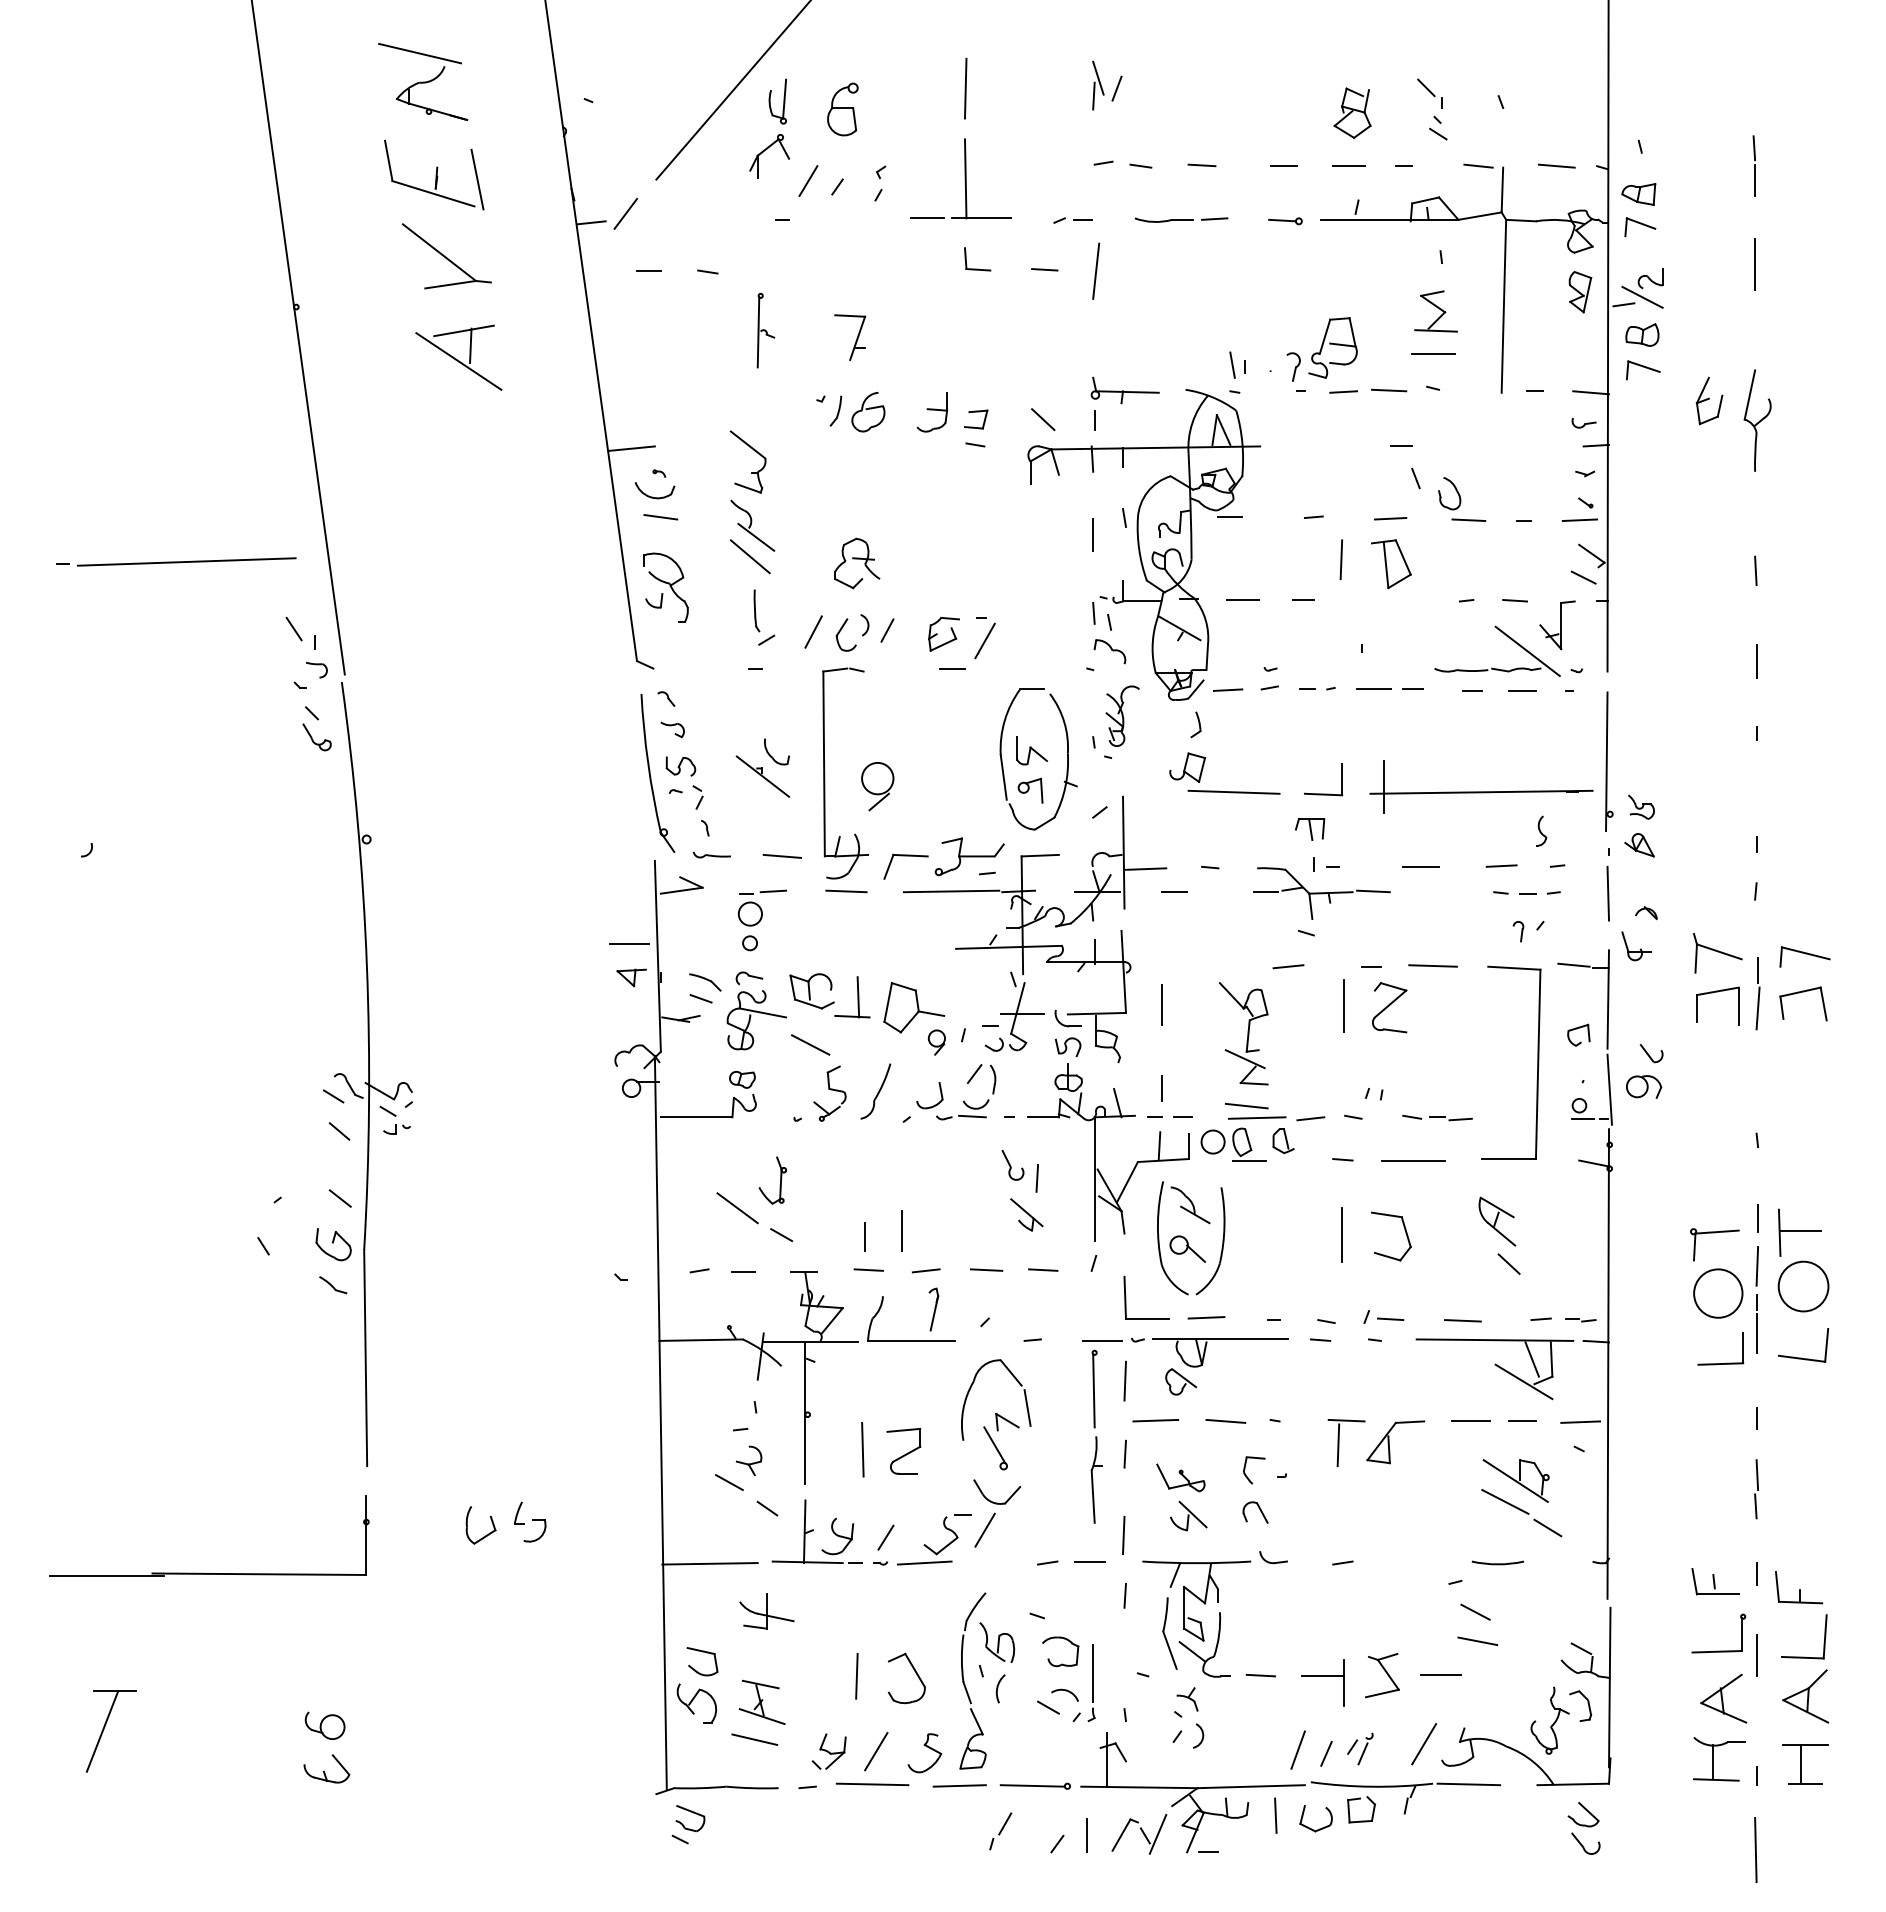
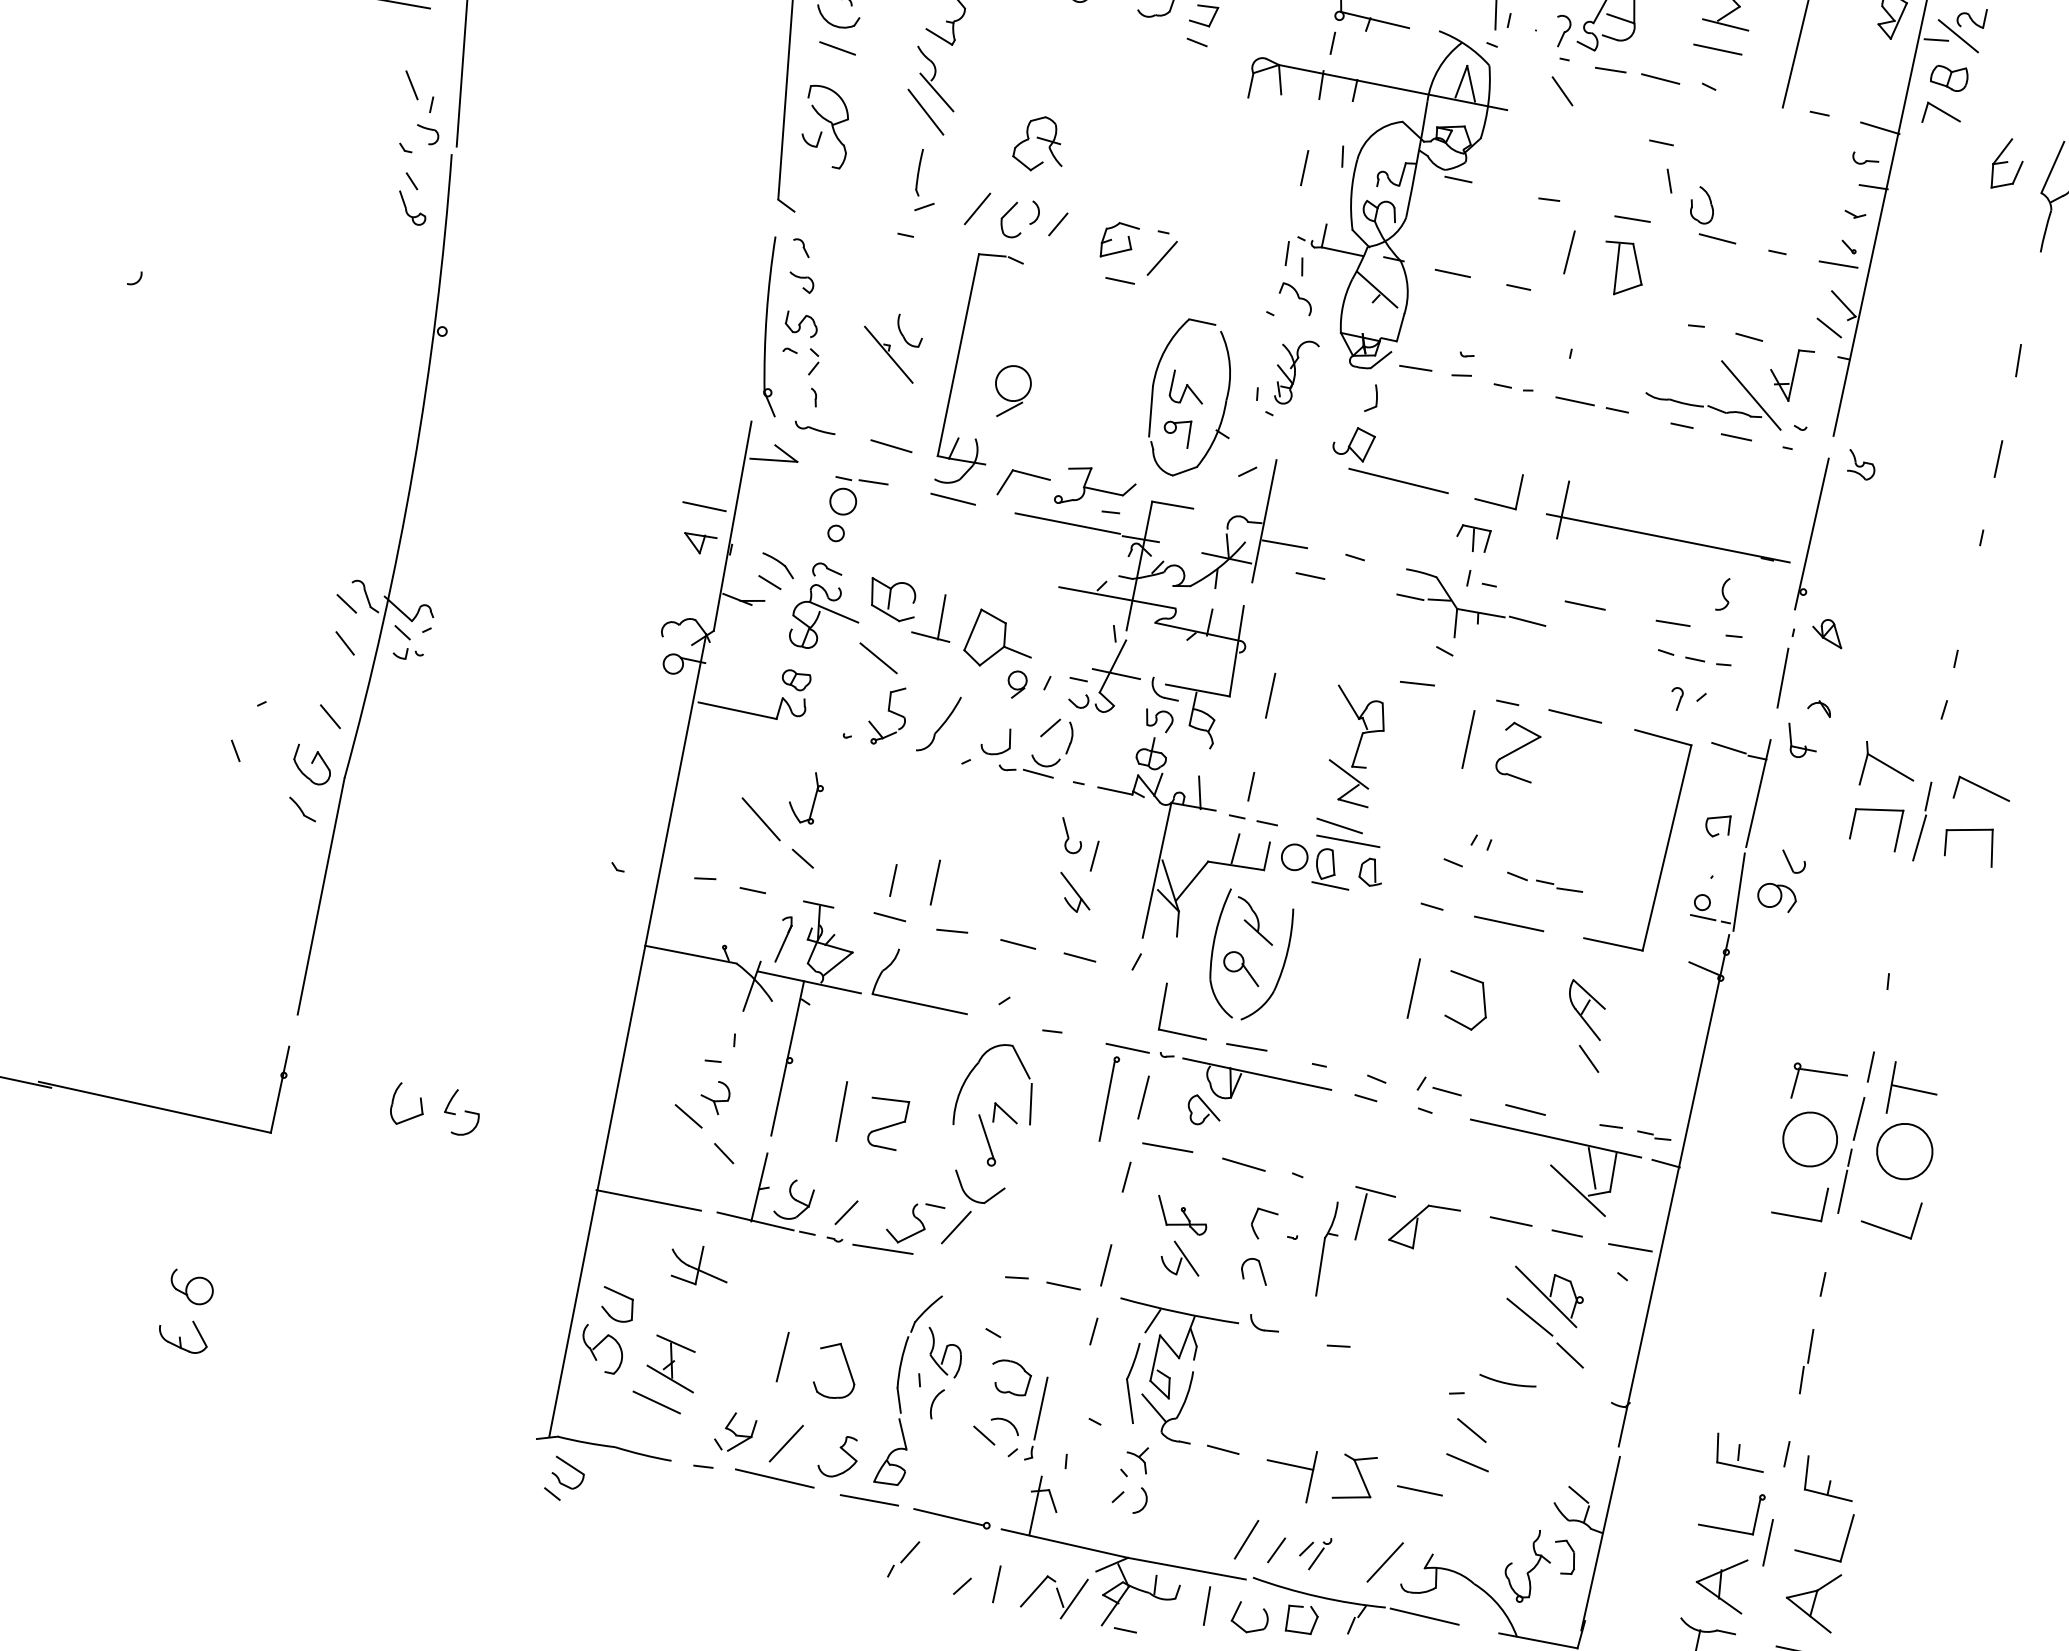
line: (1043, 419) -> (1562, 91), moved
part: (1641, 806) -> (1861, 464), moved
line: (1310, 1118) -> (1406, 854), removed
part: (933, 1309) -> (783, 939), moved
part: (1096, 1479) -> (1328, 1248), moved

